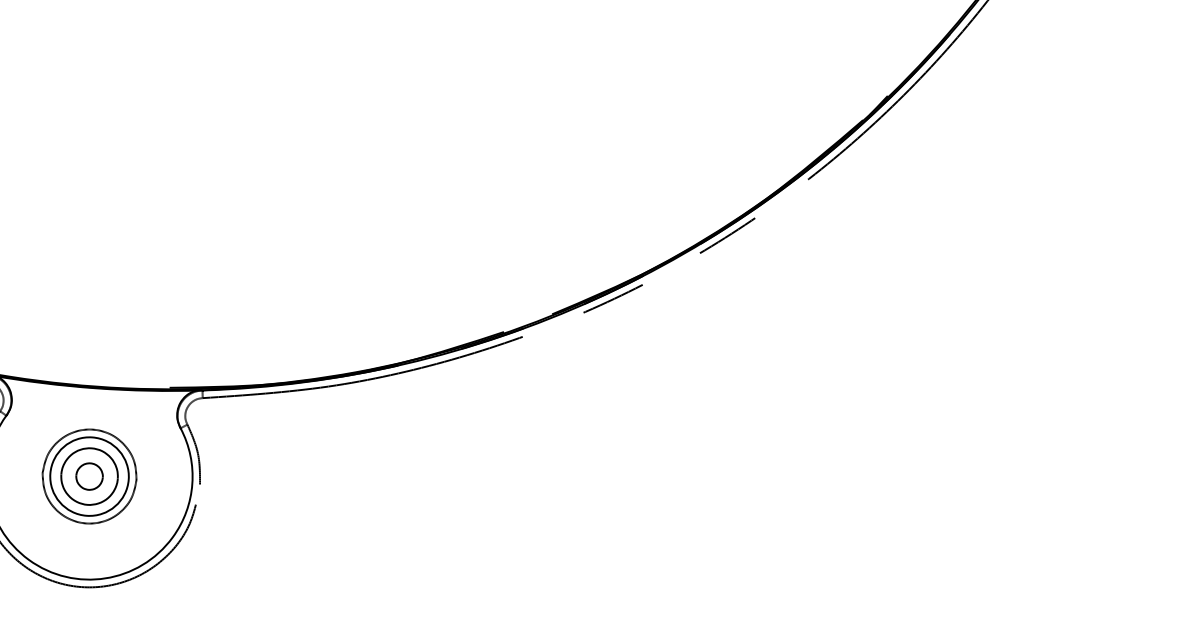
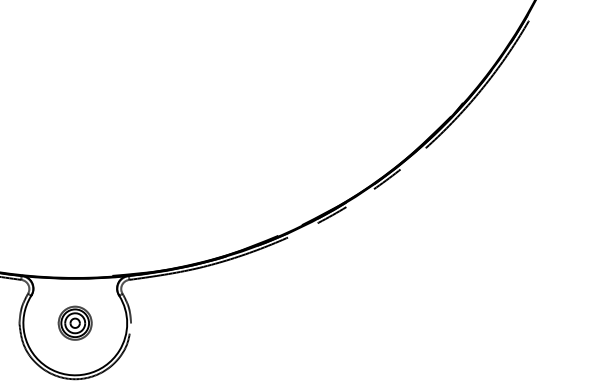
part: (88, 474) -> (74, 322), size x0.7

